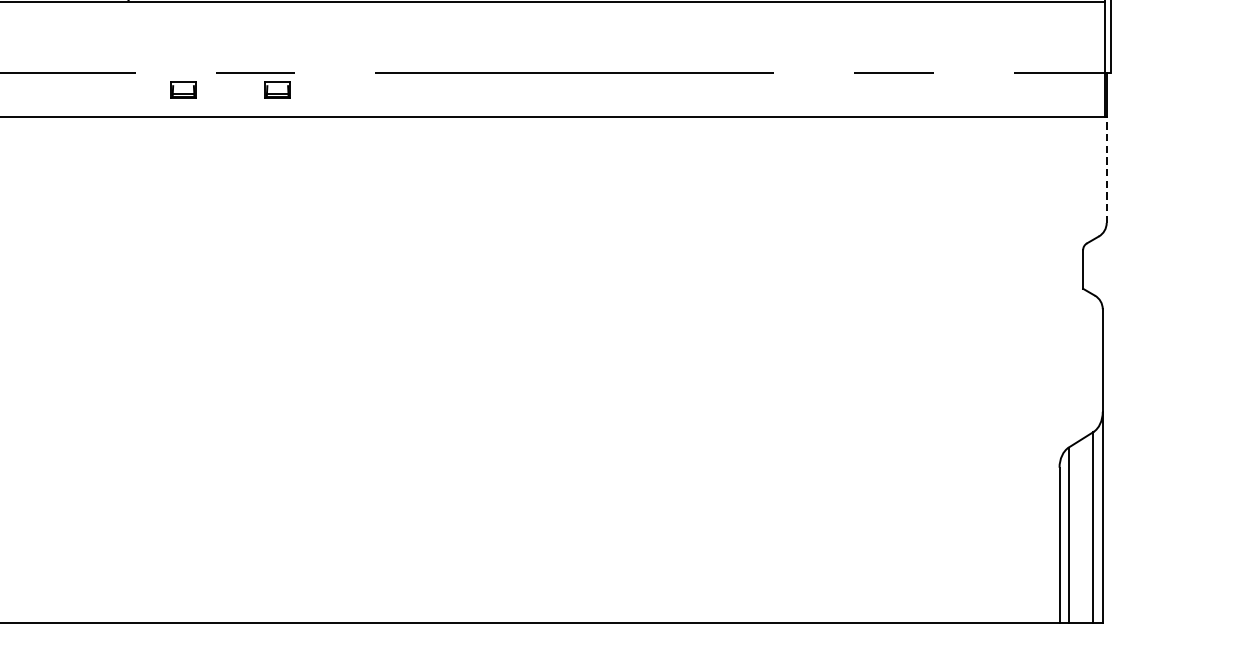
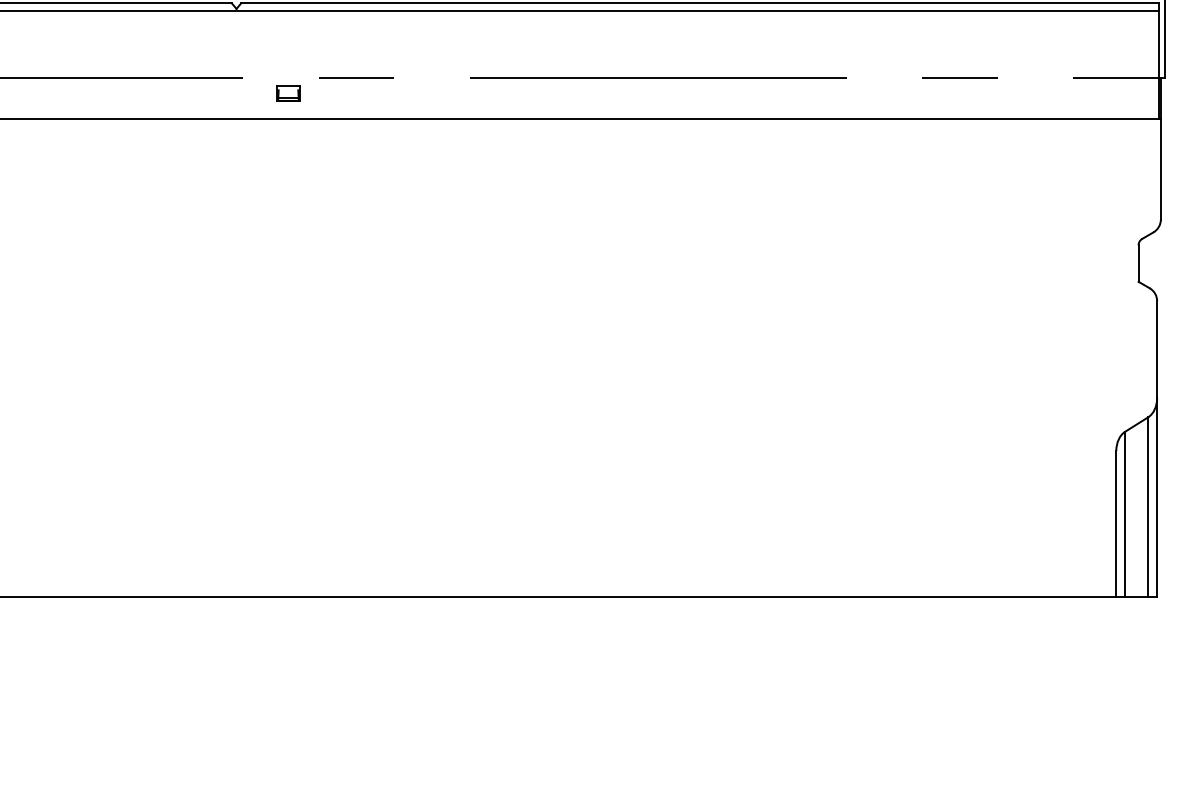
part: (277, 89) -> (377, 93), removed
line: (1106, 168) -> (1160, 168), dashed -> solid

